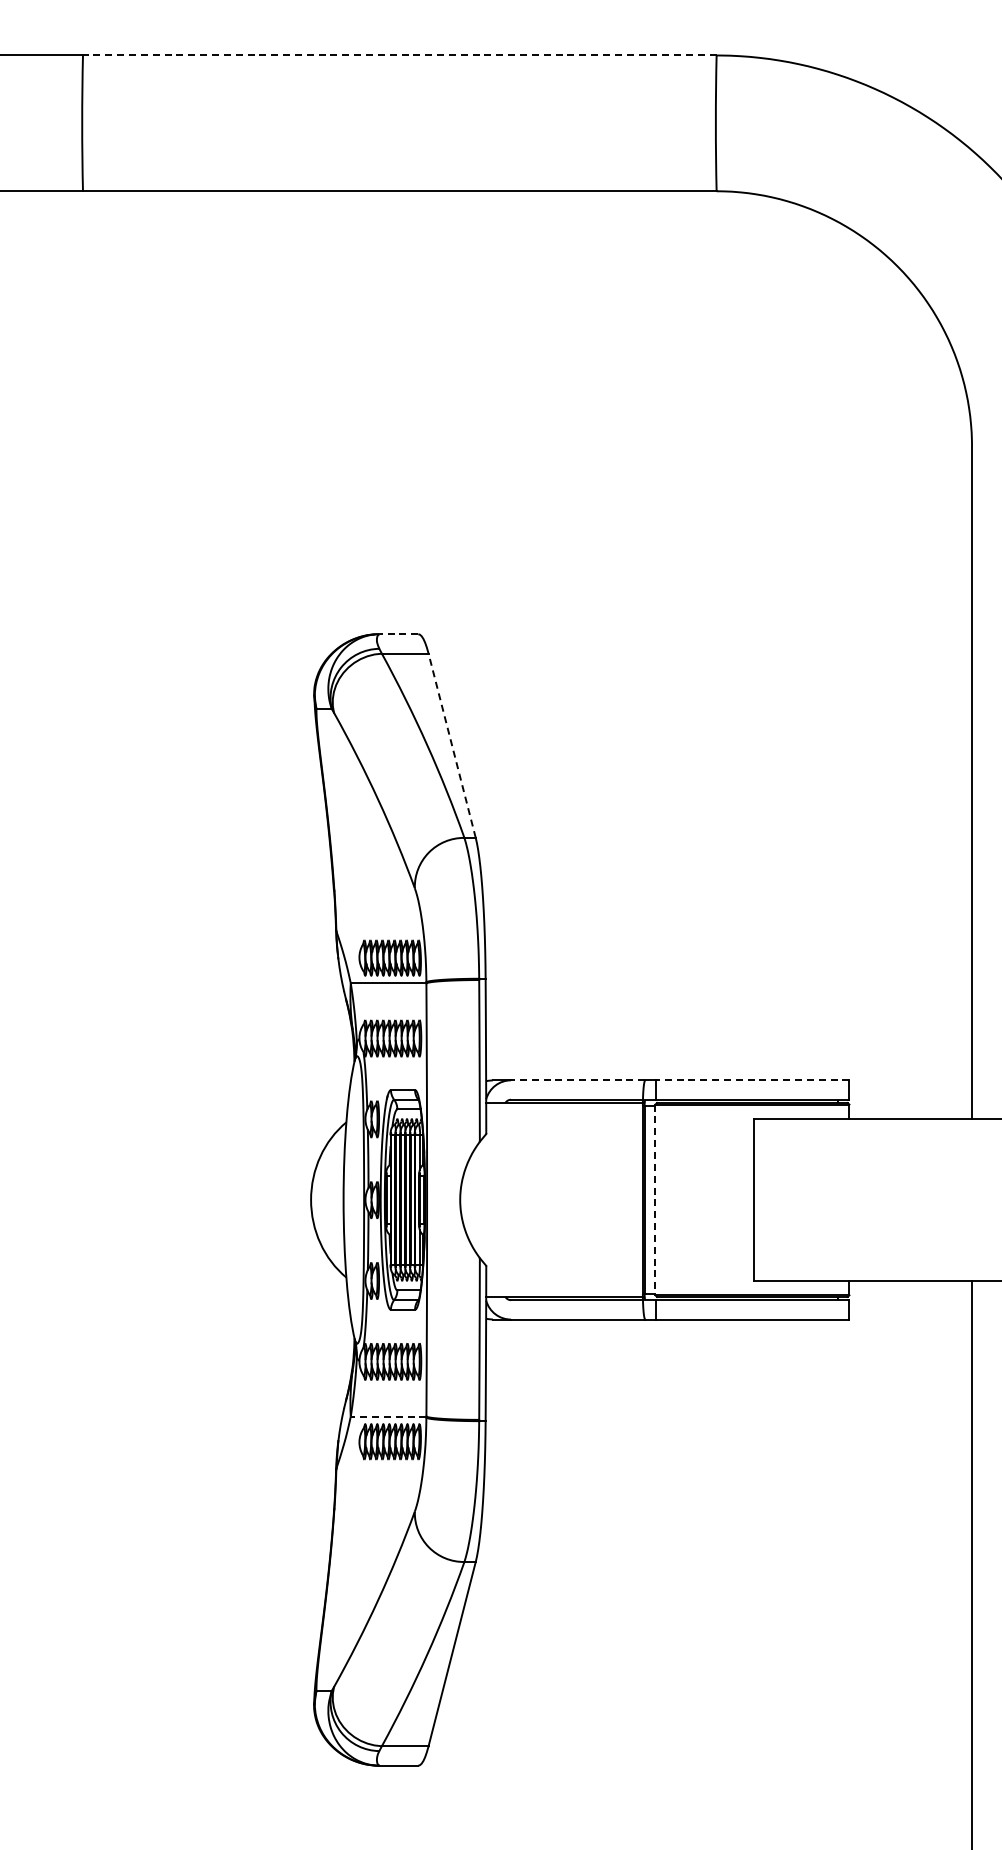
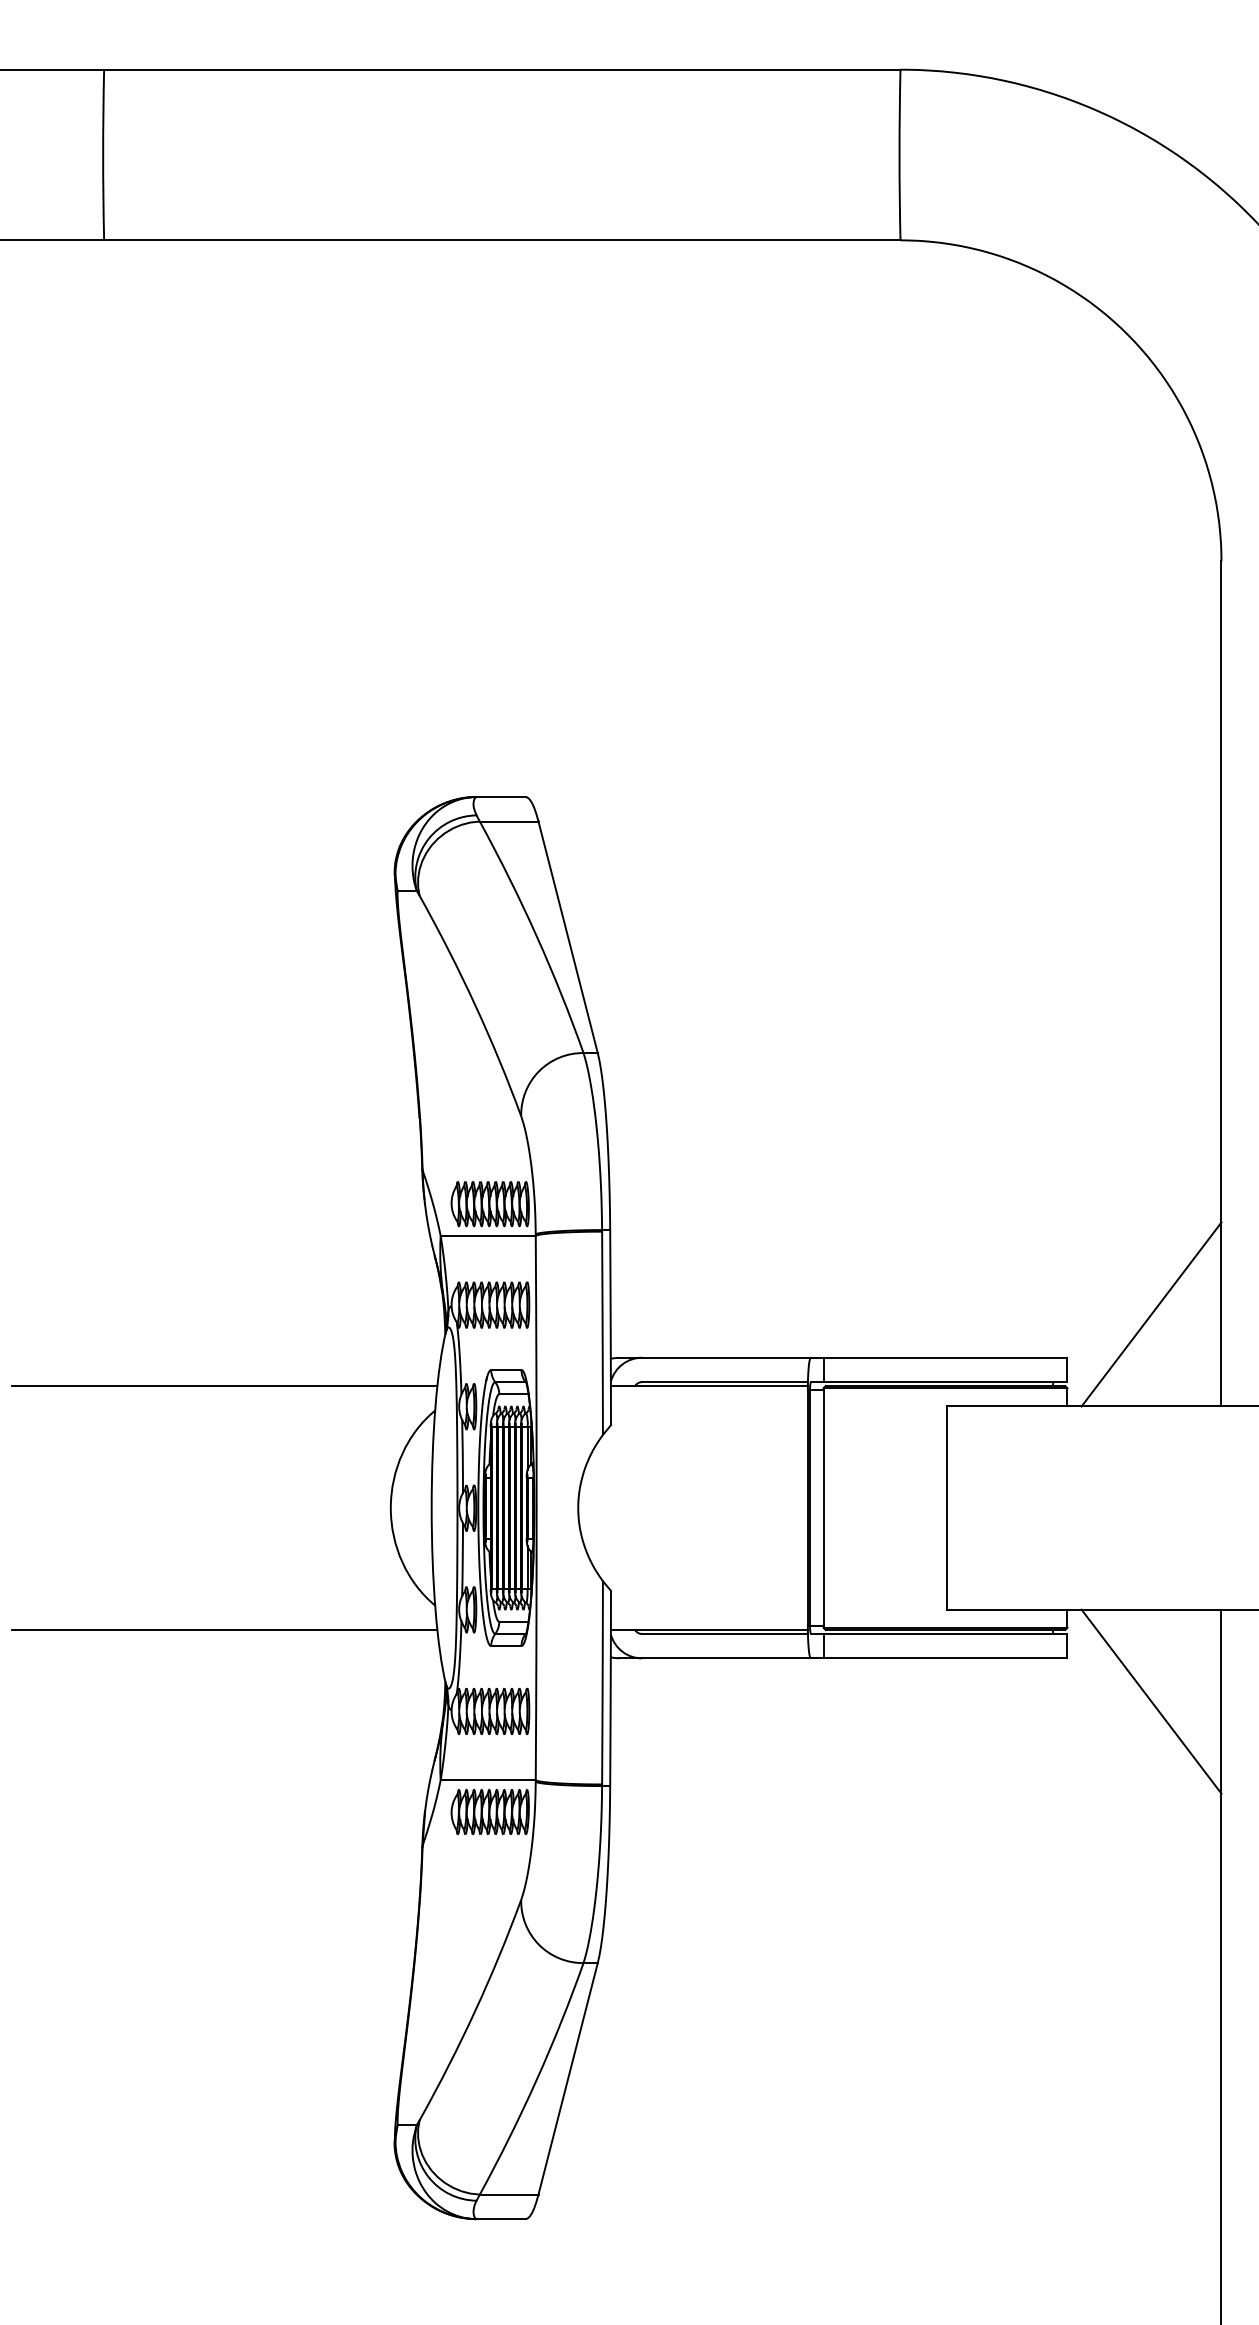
line: (399, 55) -> (501, 69), dashed -> solid
line: (398, 634) -> (500, 797), dashed -> solid
line: (452, 745) -> (568, 936), dashed -> solid
line: (916, 1045) -> (1151, 1313), added
line: (577, 1080) -> (725, 1357), dashed -> solid
line: (752, 1080) -> (945, 1357), dashed -> solid
line: (178, 1102) -> (224, 1385), added
line: (655, 1200) -> (823, 1508), dashed -> solid
line: (178, 1296) -> (224, 1629), added
line: (916, 1353) -> (1151, 1701), added
line: (388, 1416) -> (488, 1780), dashed -> solid

